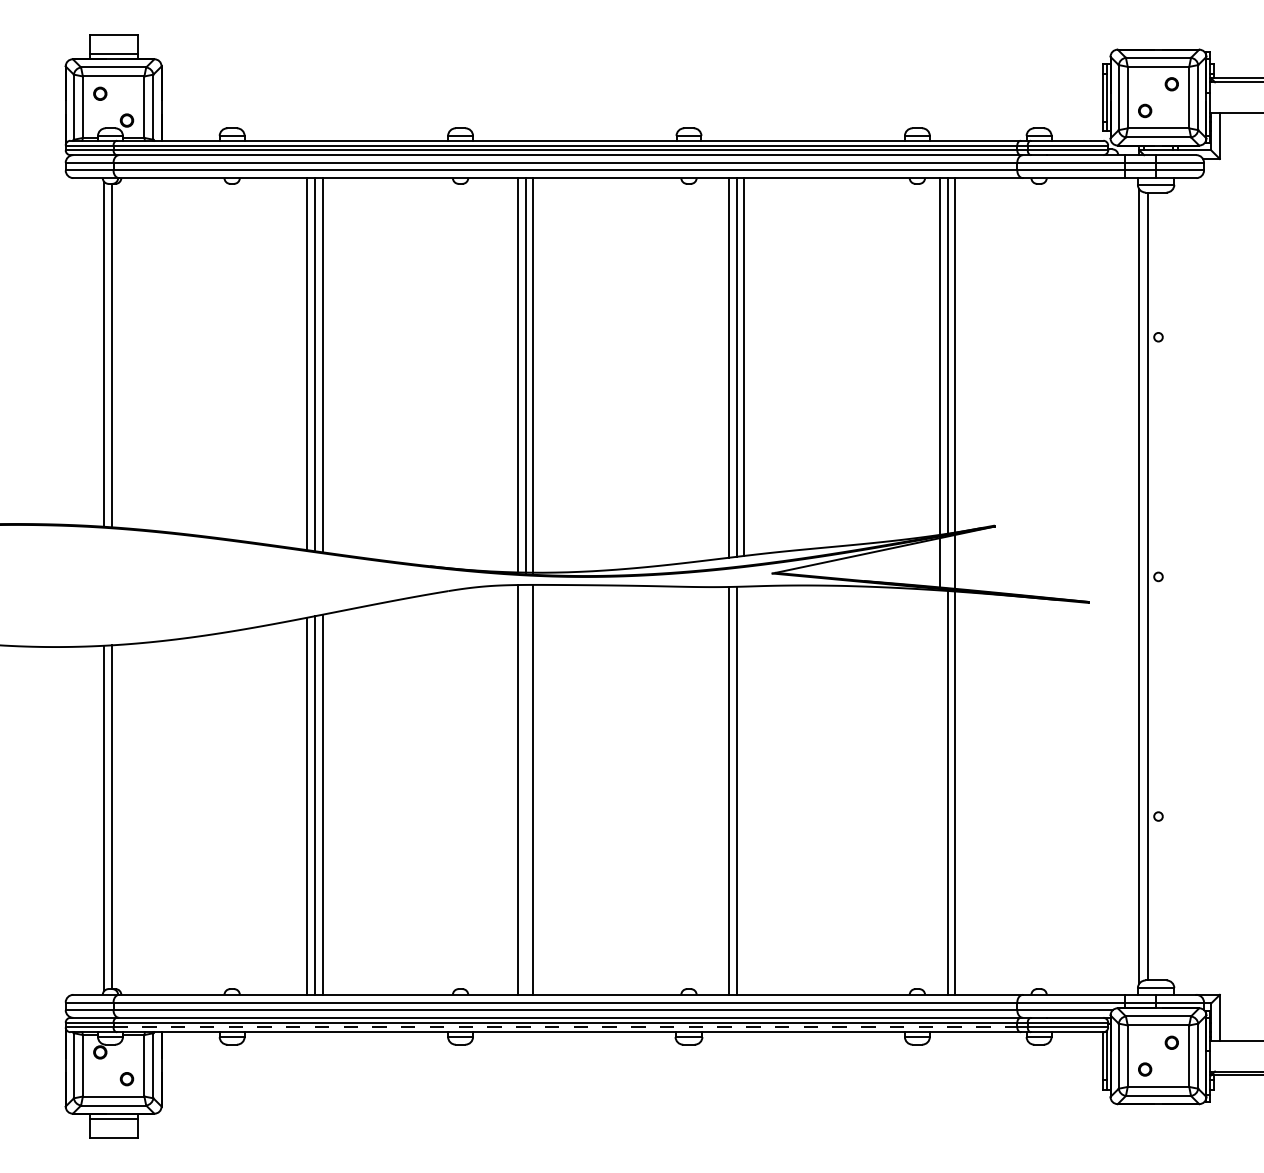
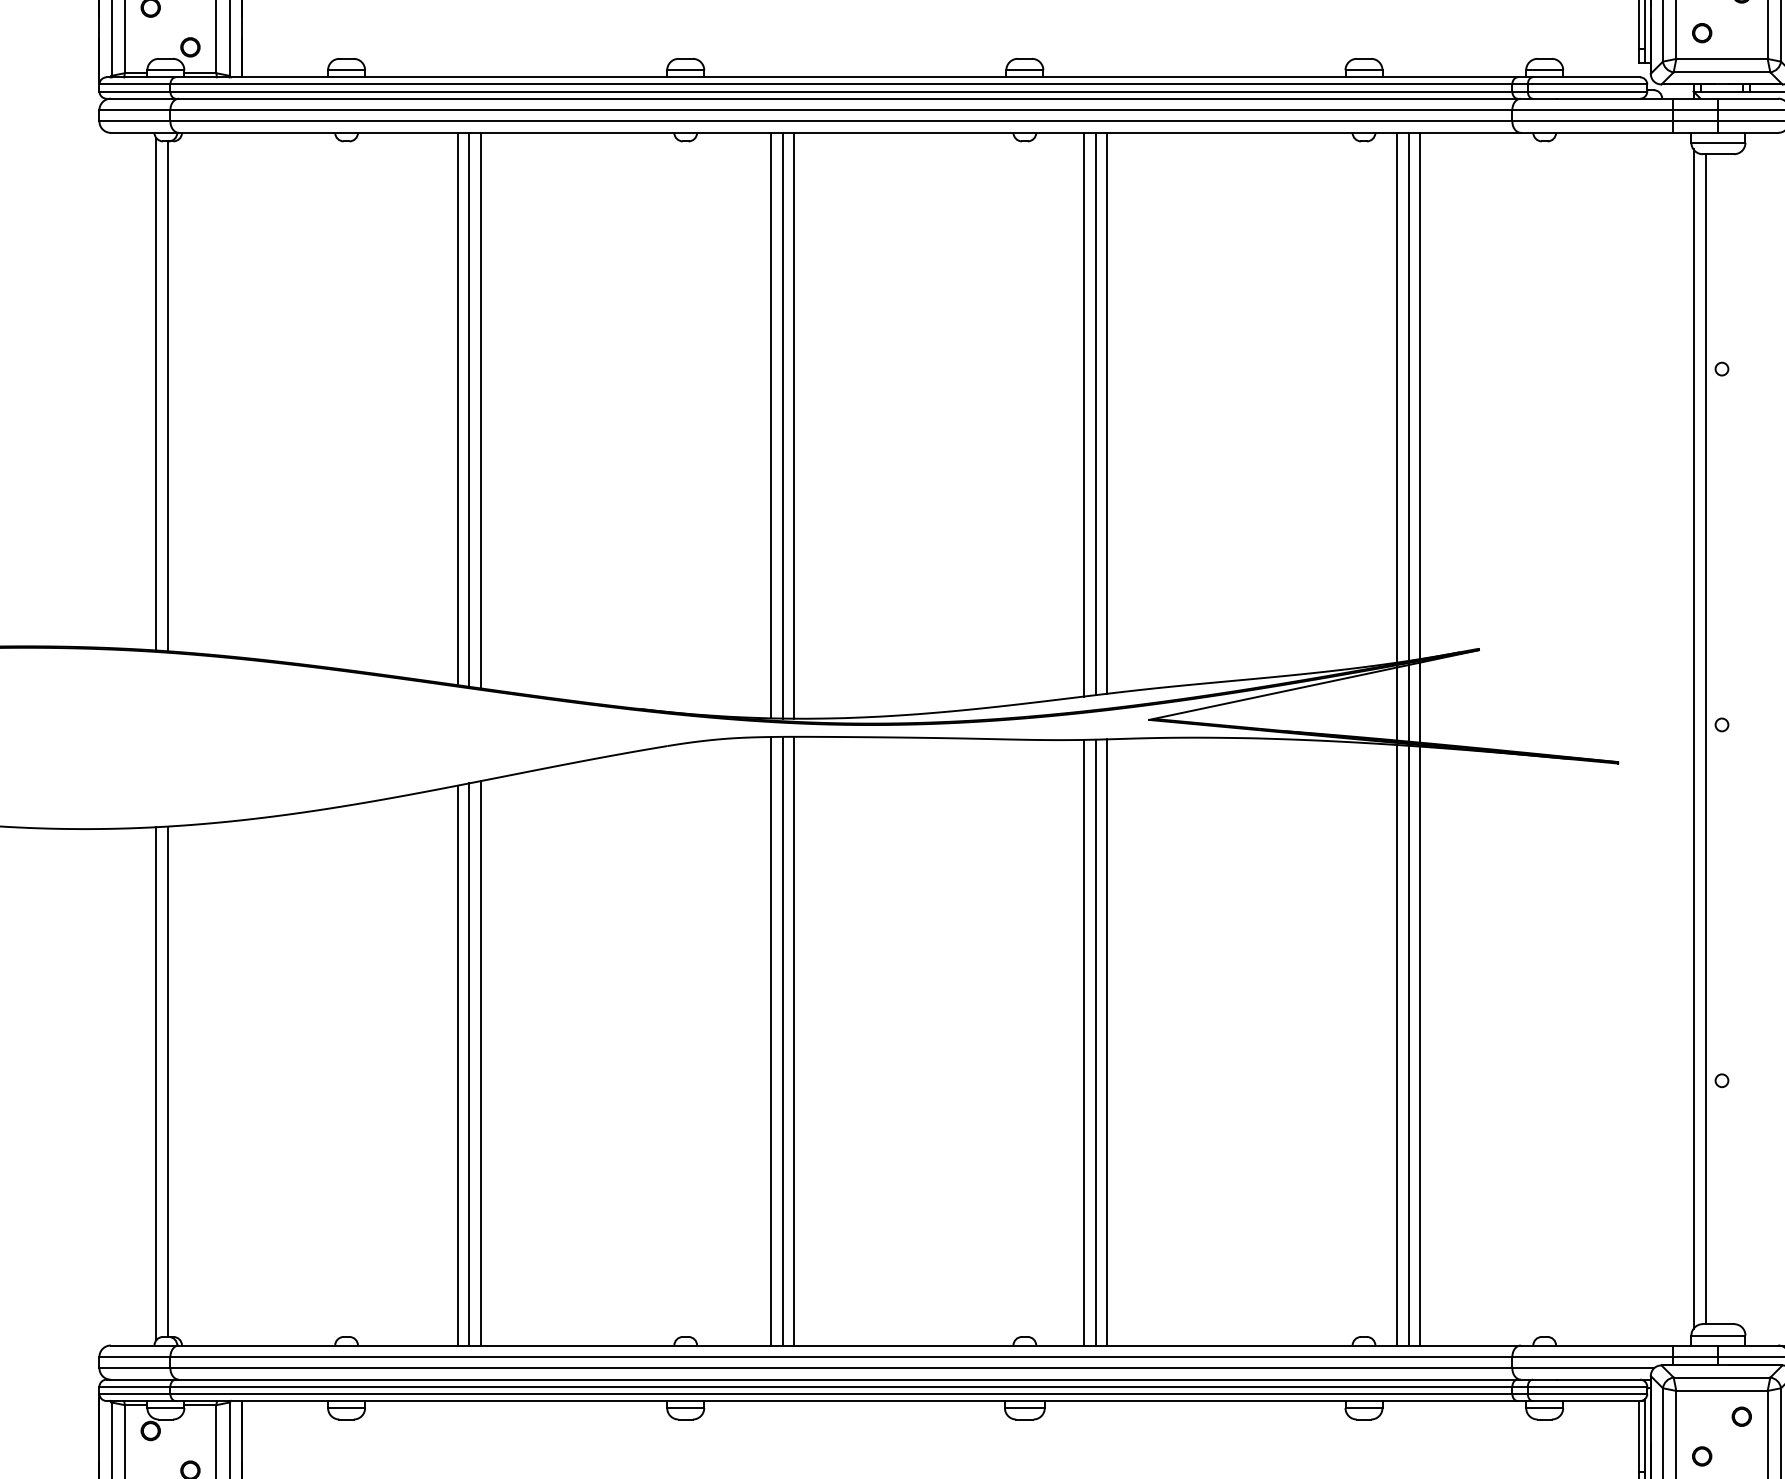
line: (947, 562) -> (1408, 703), added
line: (525, 789) -> (782, 1040), added
line: (744, 790) -> (1107, 1042), added
line: (939, 792) -> (1396, 1045), added
line: (565, 1027) -> (841, 1393), dashed -> solid

